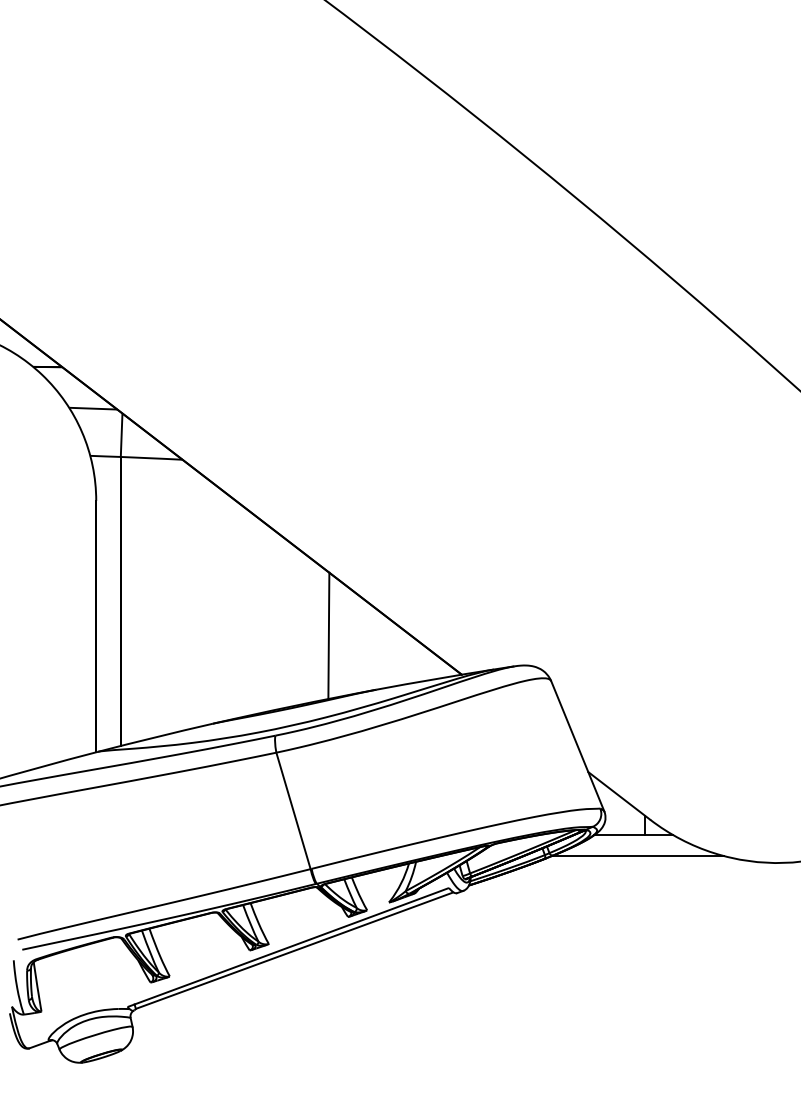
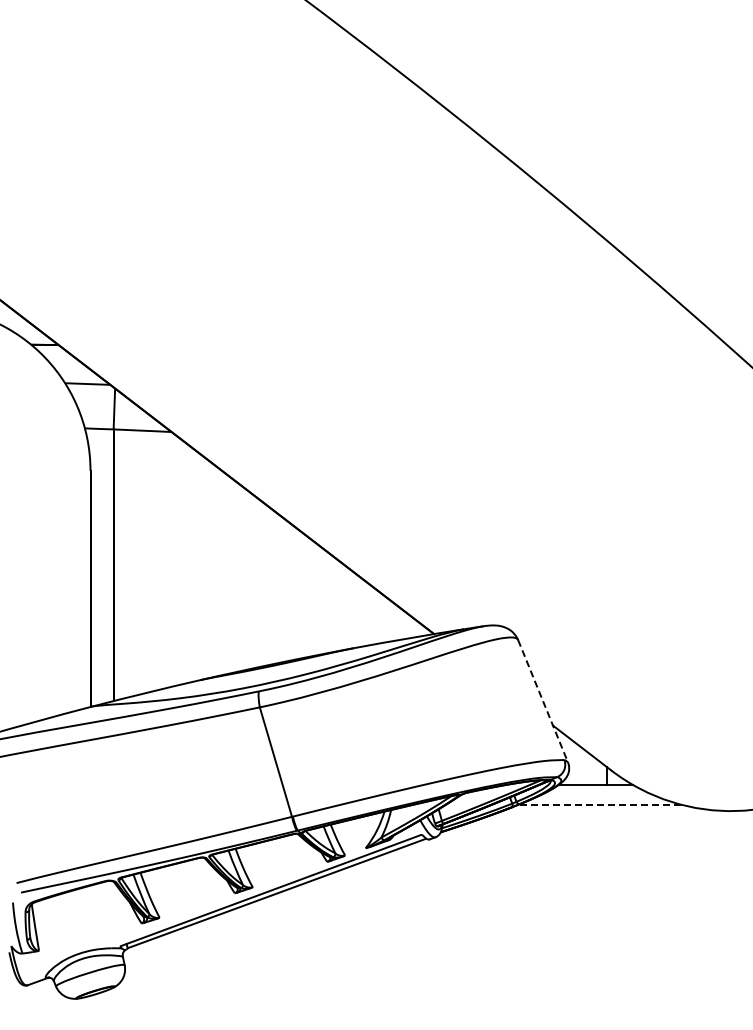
line: (328, 635) -> (308, 597), removed
line: (578, 746) -> (543, 701), solid -> dashed
line: (637, 855) -> (599, 804), solid -> dashed

